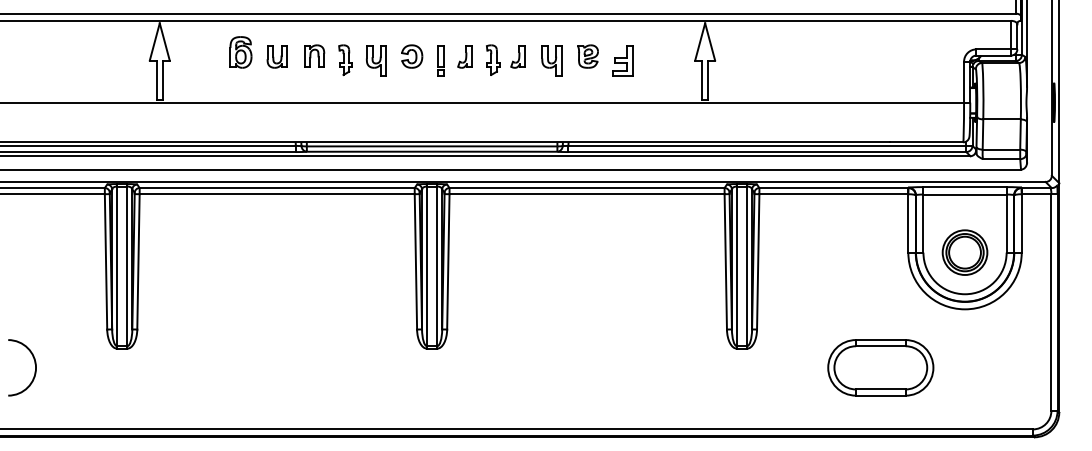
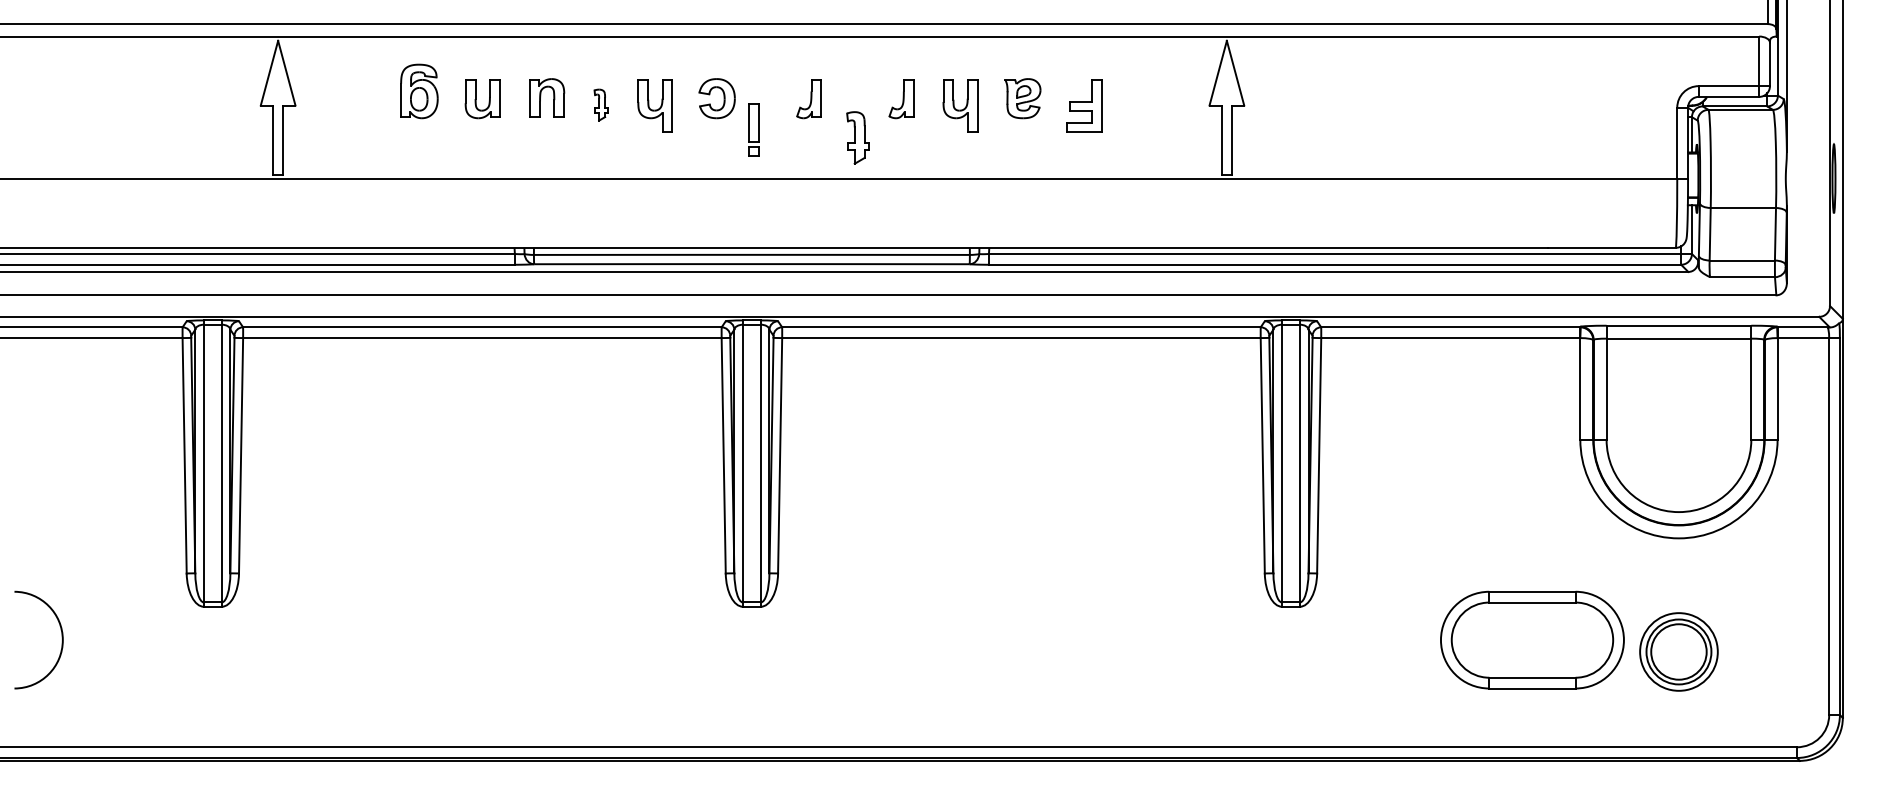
part: (493, 59) -> (858, 136), moved
part: (345, 60) -> (601, 105), size x0.6
part: (440, 60) -> (752, 129), moved
part: (964, 252) -> (1678, 651), moved

